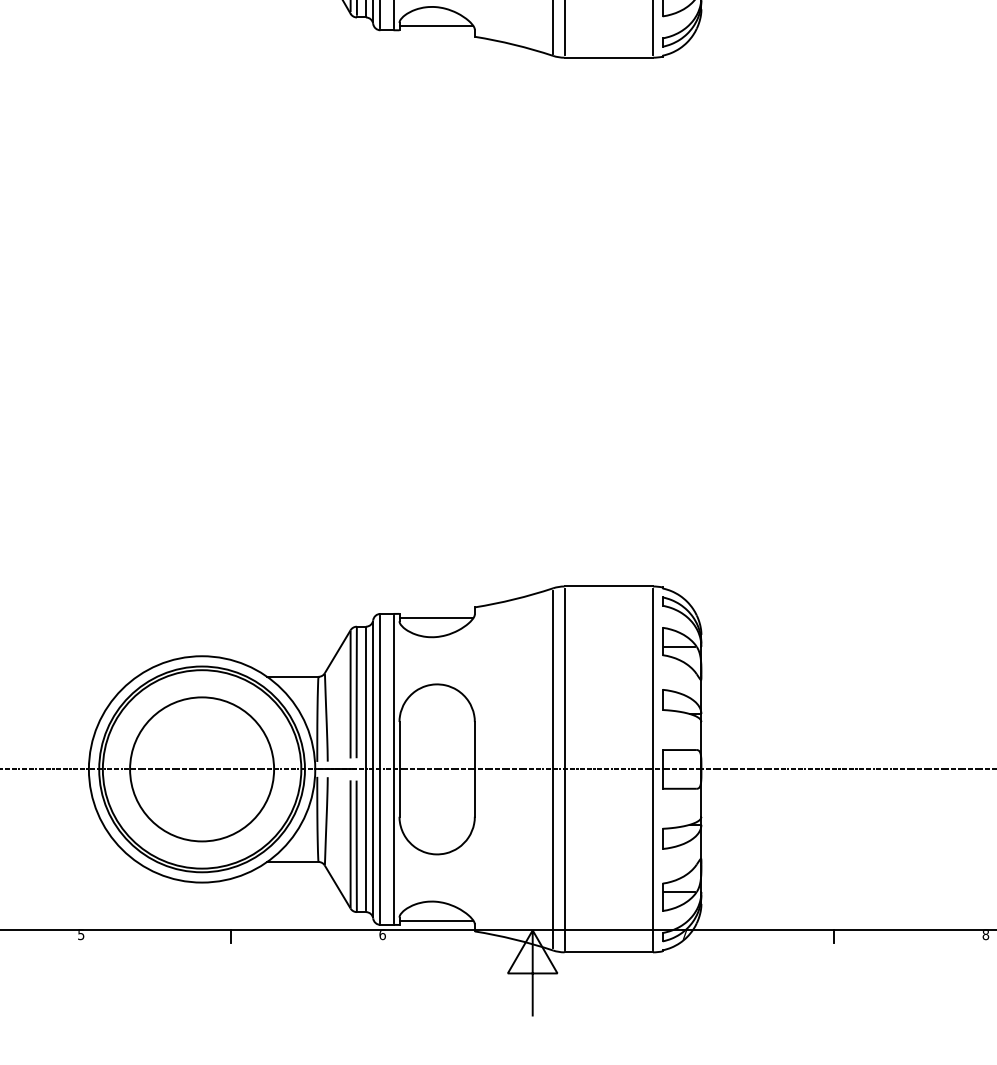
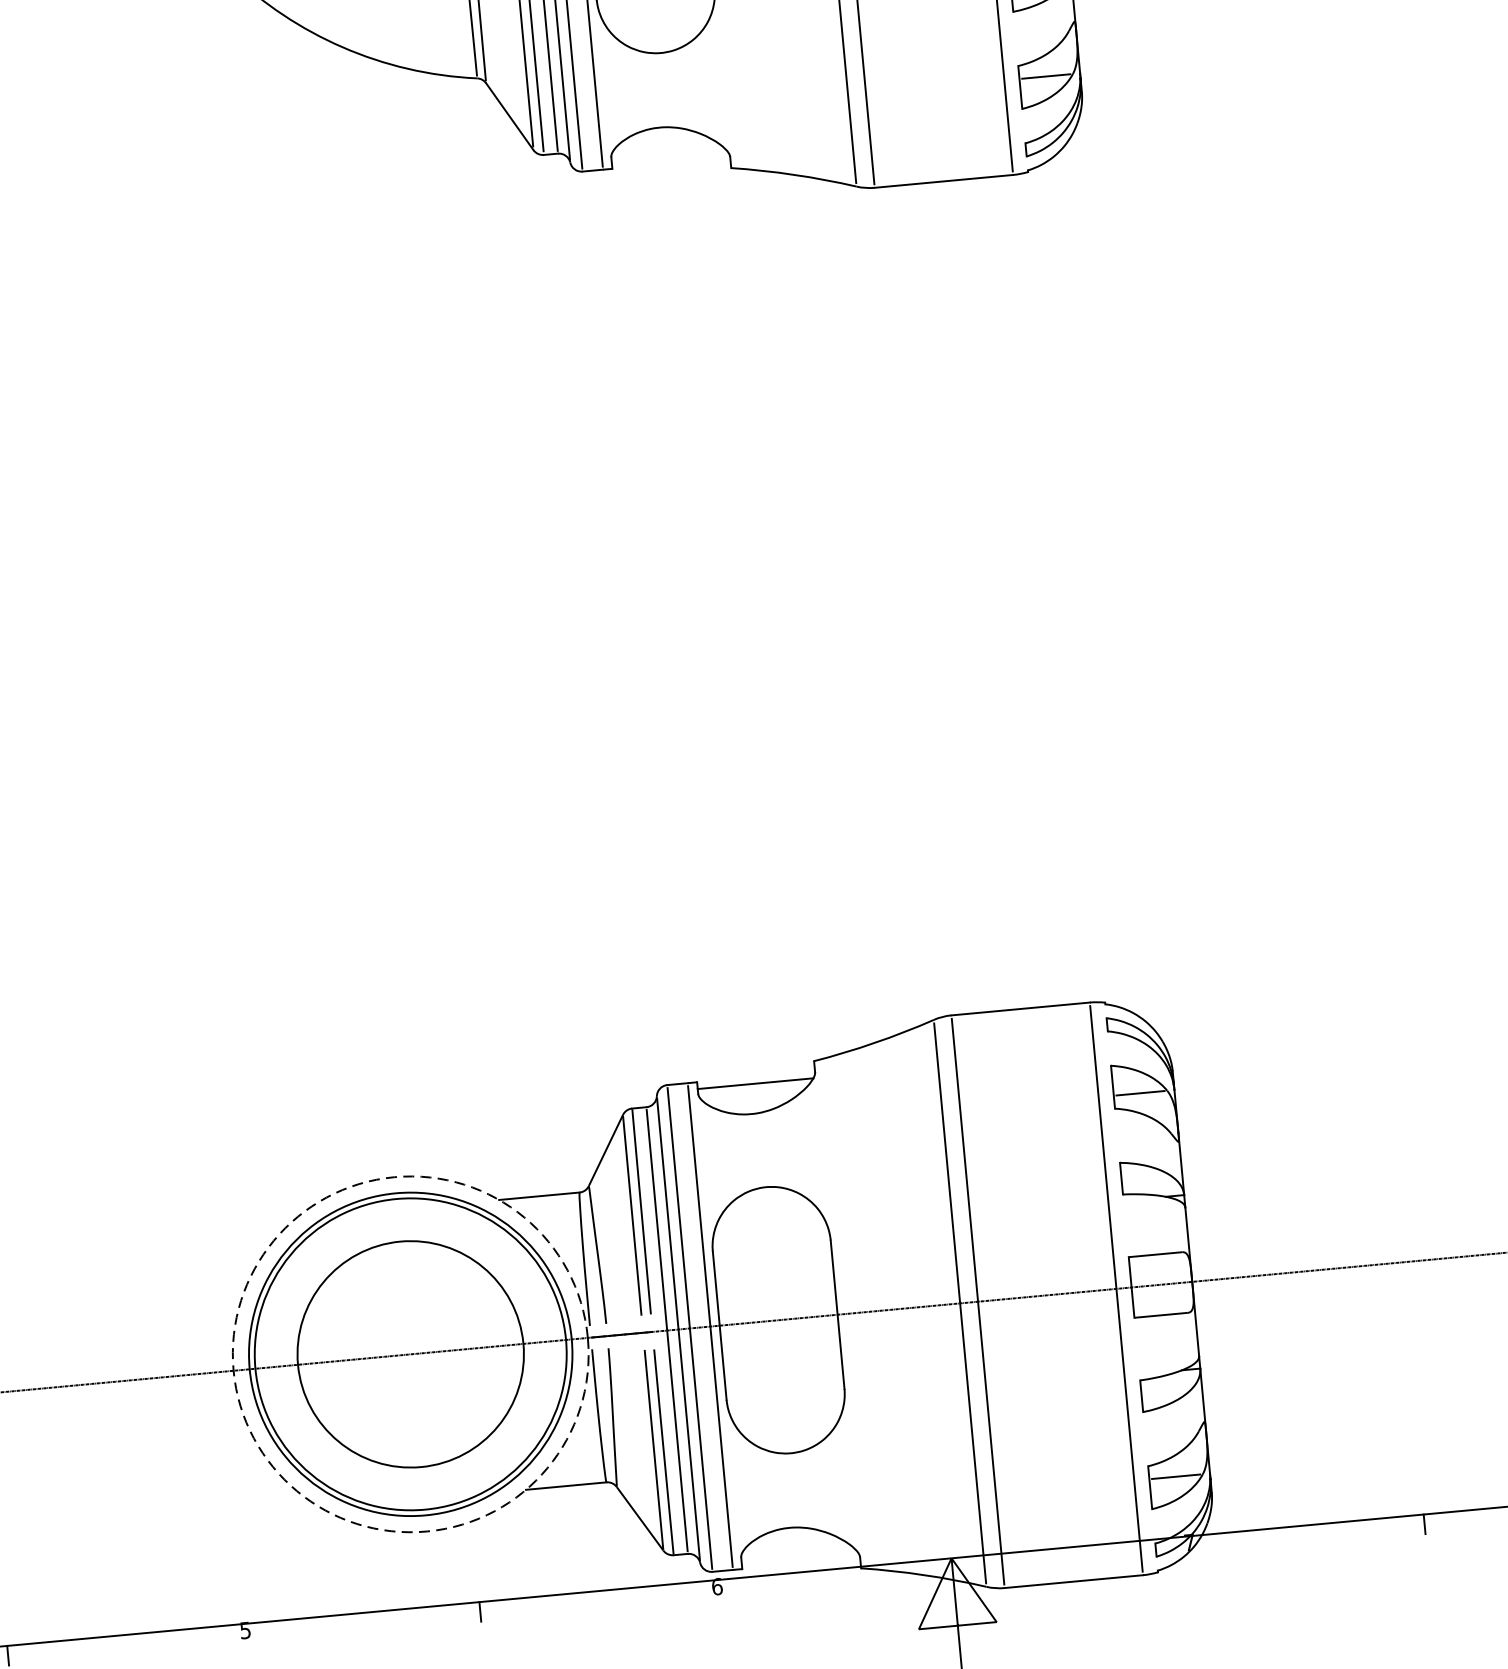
line: (436, 25) -> (669, 155), removed
circle: (201, 769) -> (409, 1354), solid -> dashed
line: (436, 920) -> (799, 1556), removed

